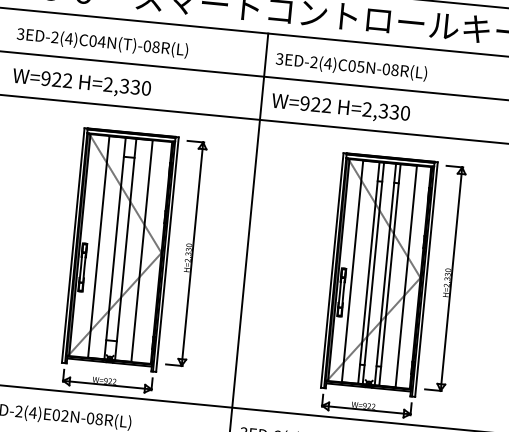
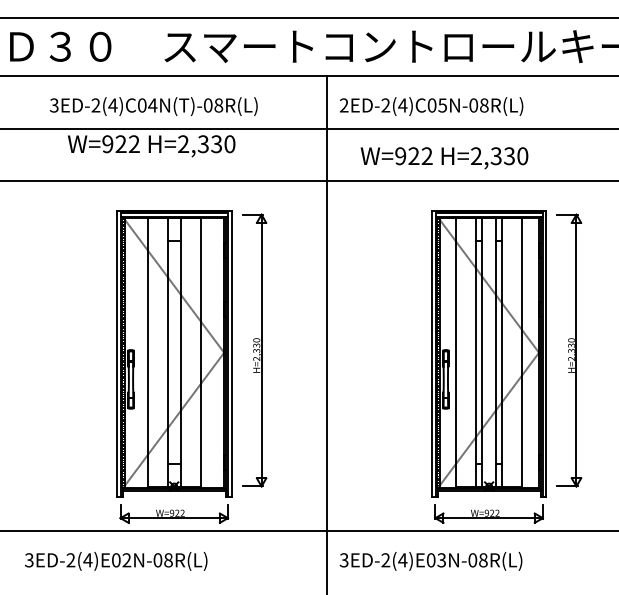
text: (102, 42) -> (153, 106), moved
text: (279, 59) -> (343, 105), 3ED-2(4)C05N-08R(L) -> 2ED-2(4)C05N-08R(L)
text: (81, 84) -> (151, 146), moved
text: (340, 108) -> (444, 158), moved

